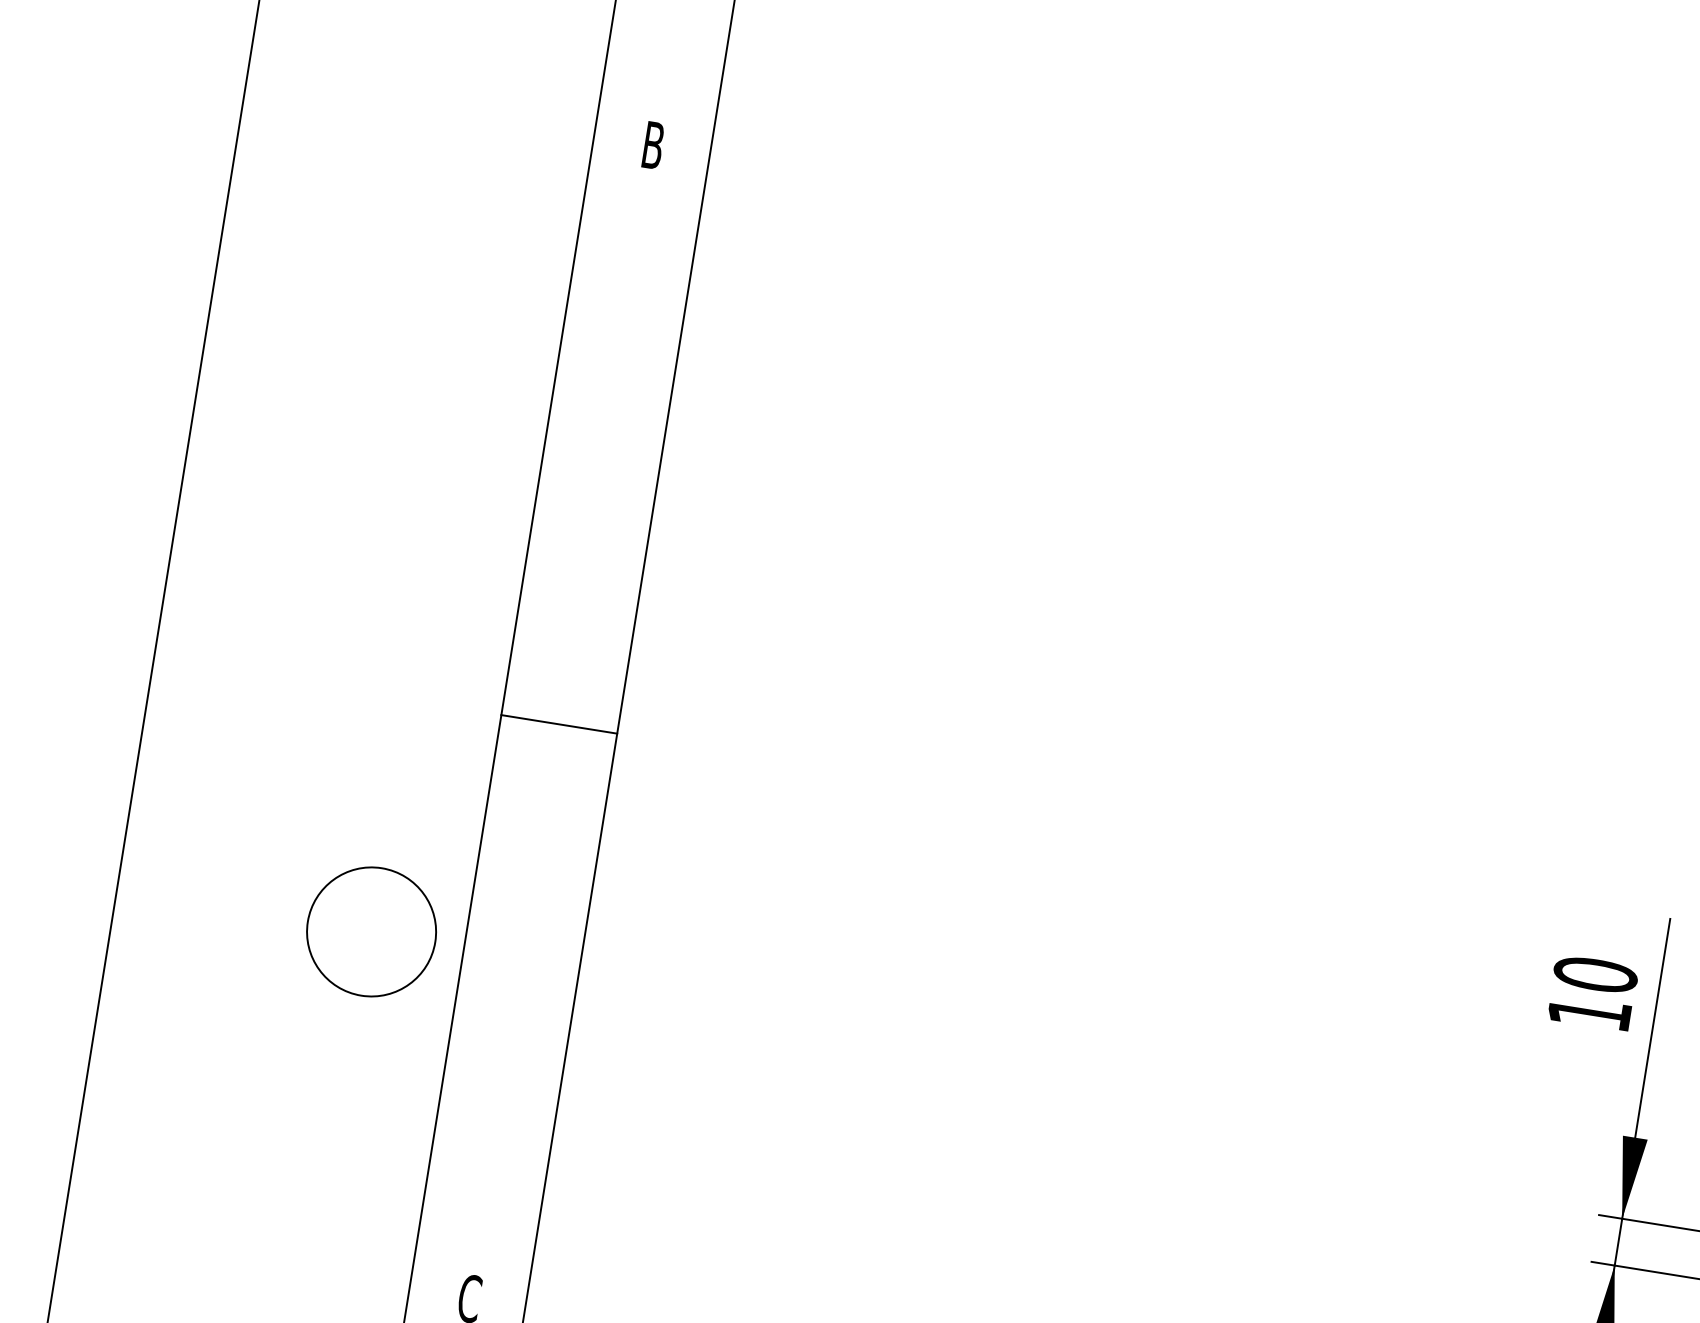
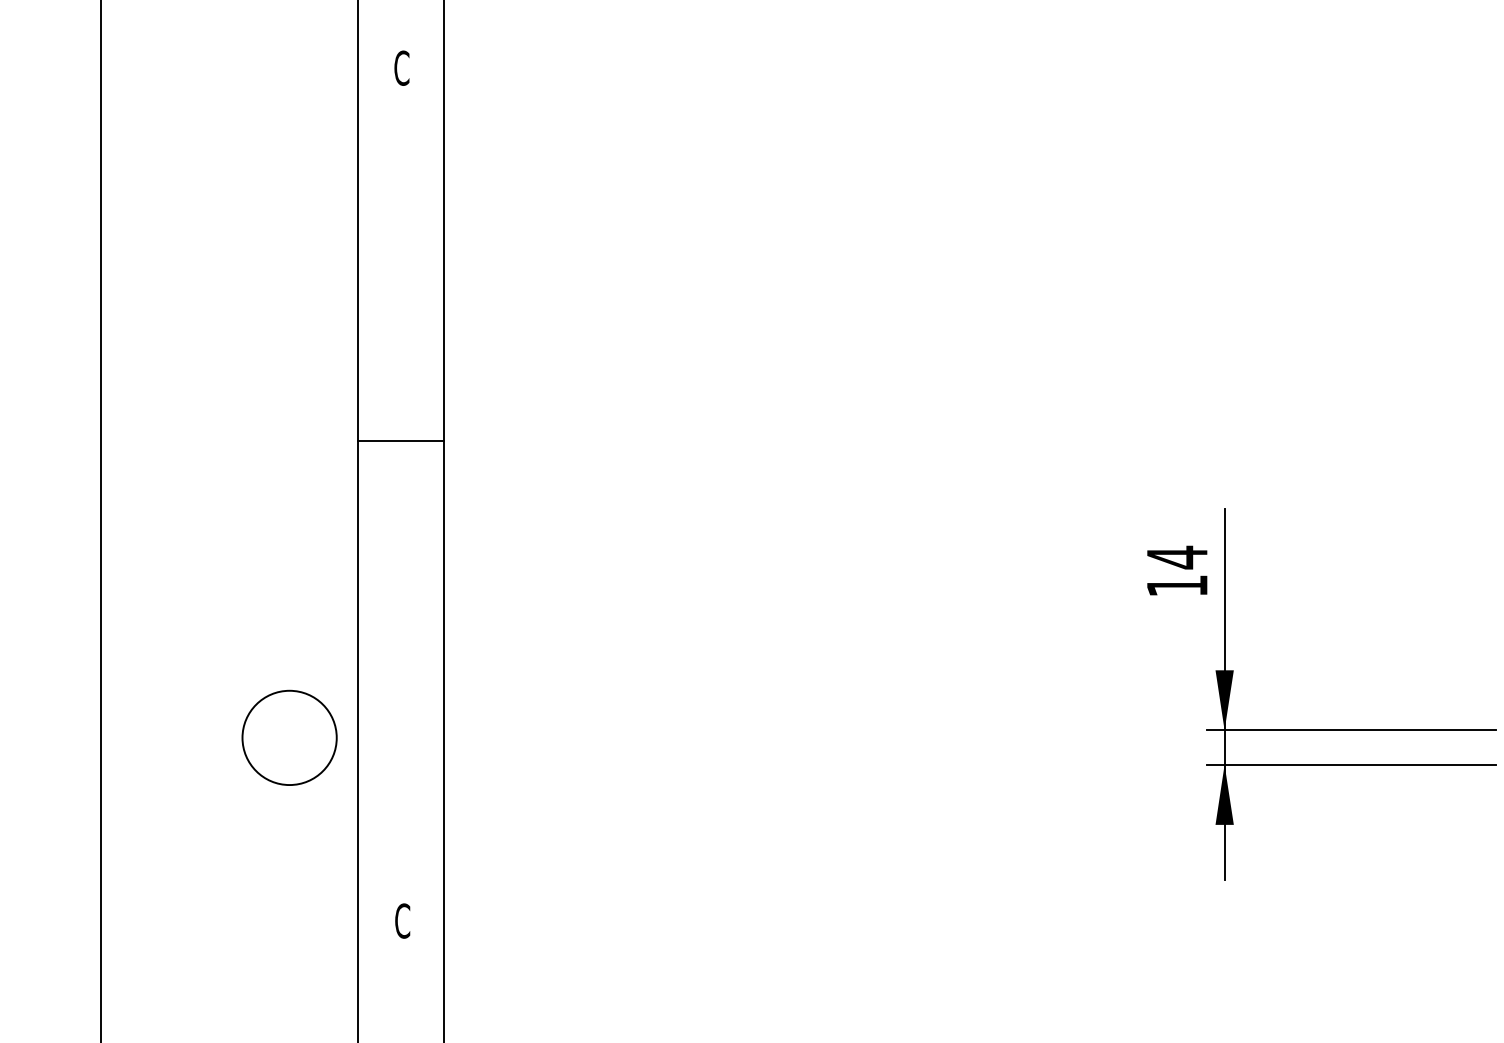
text: (652, 144) -> (401, 67), B -> C
line: (558, 724) -> (400, 440), moved
circle: (371, 931) -> (289, 737), moved
text: (1595, 974) -> (1177, 557), 10 -> 14

